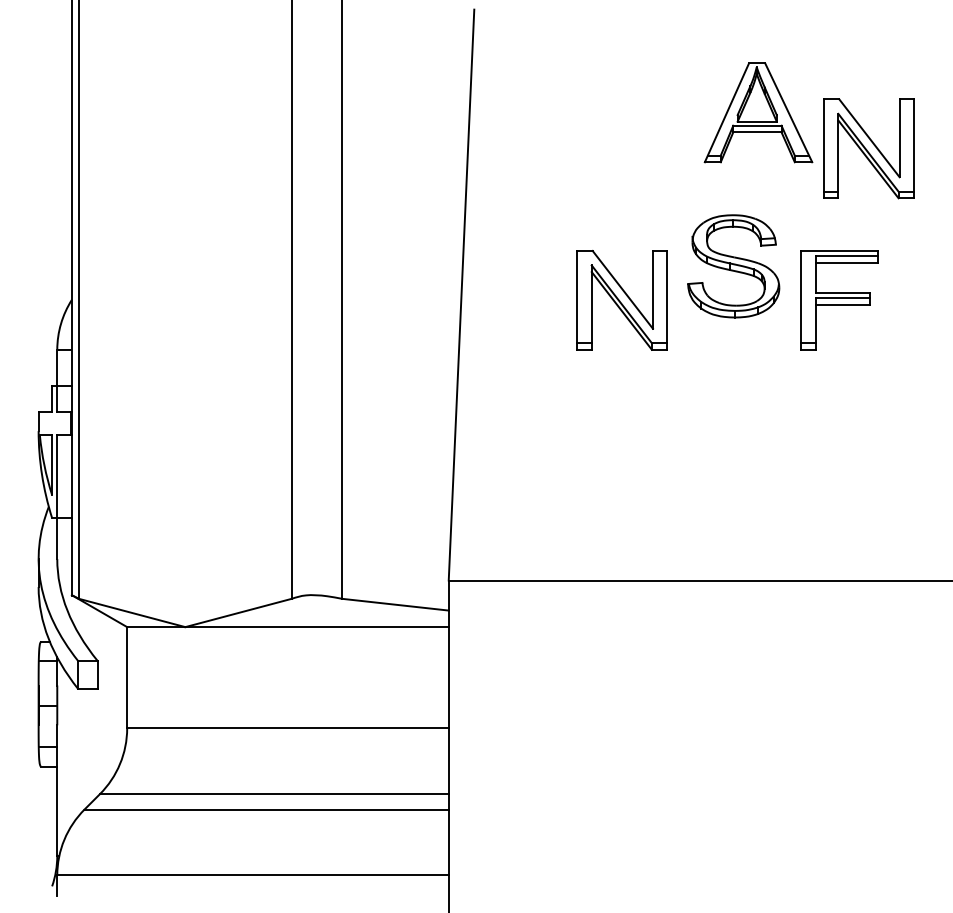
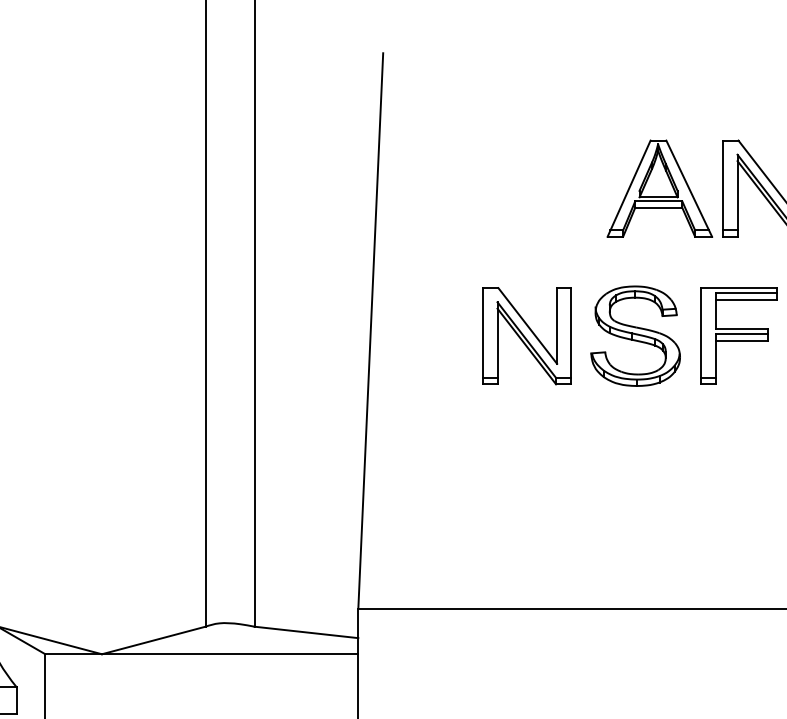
part: (758, 112) -> (659, 188), moved
part: (733, 266) -> (635, 336), moved

